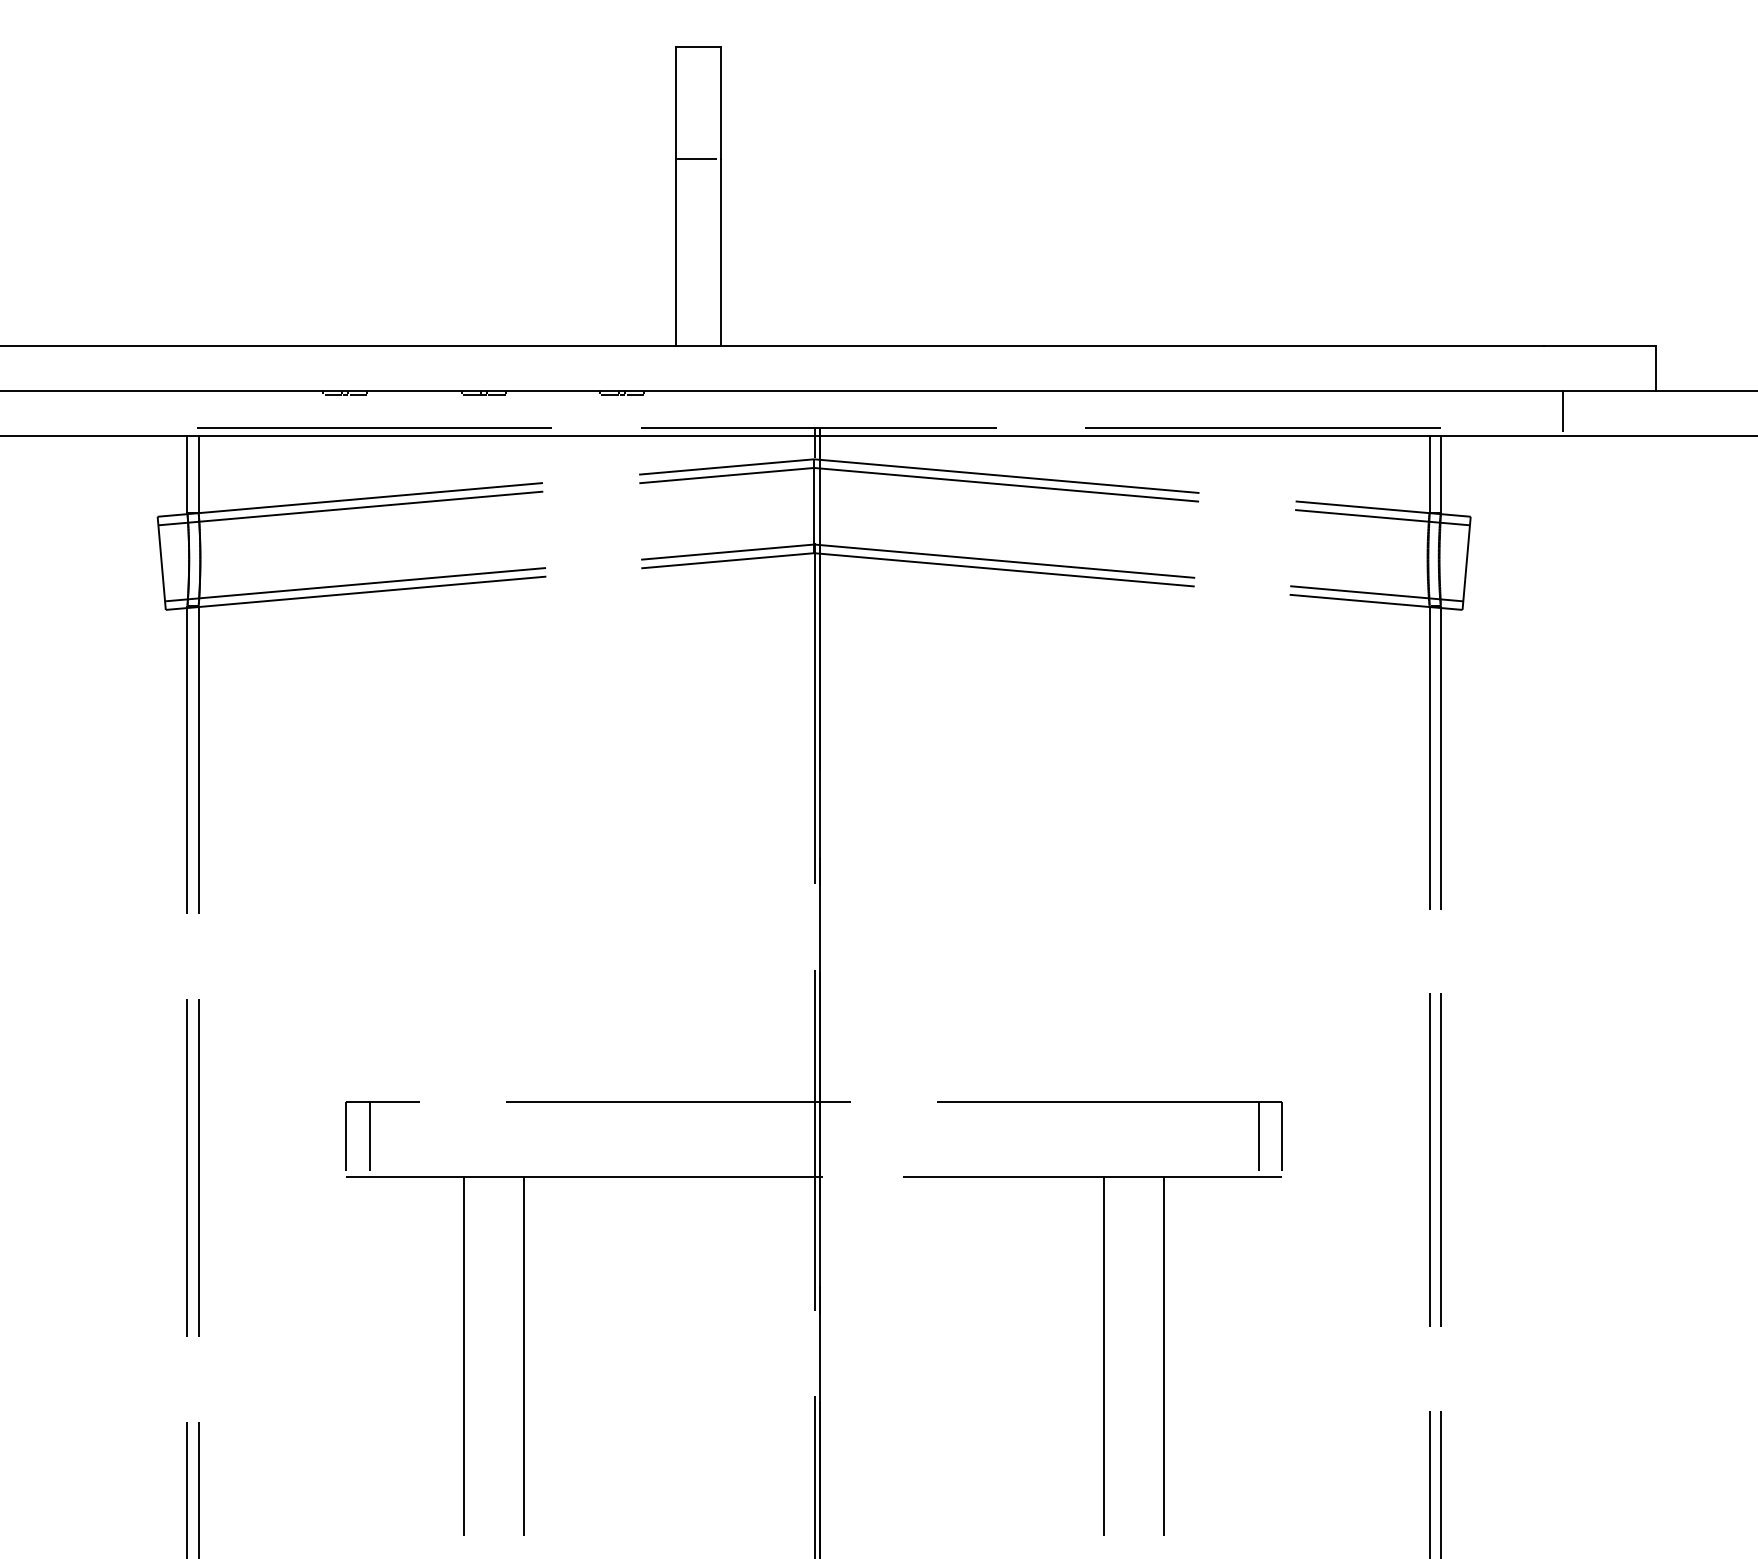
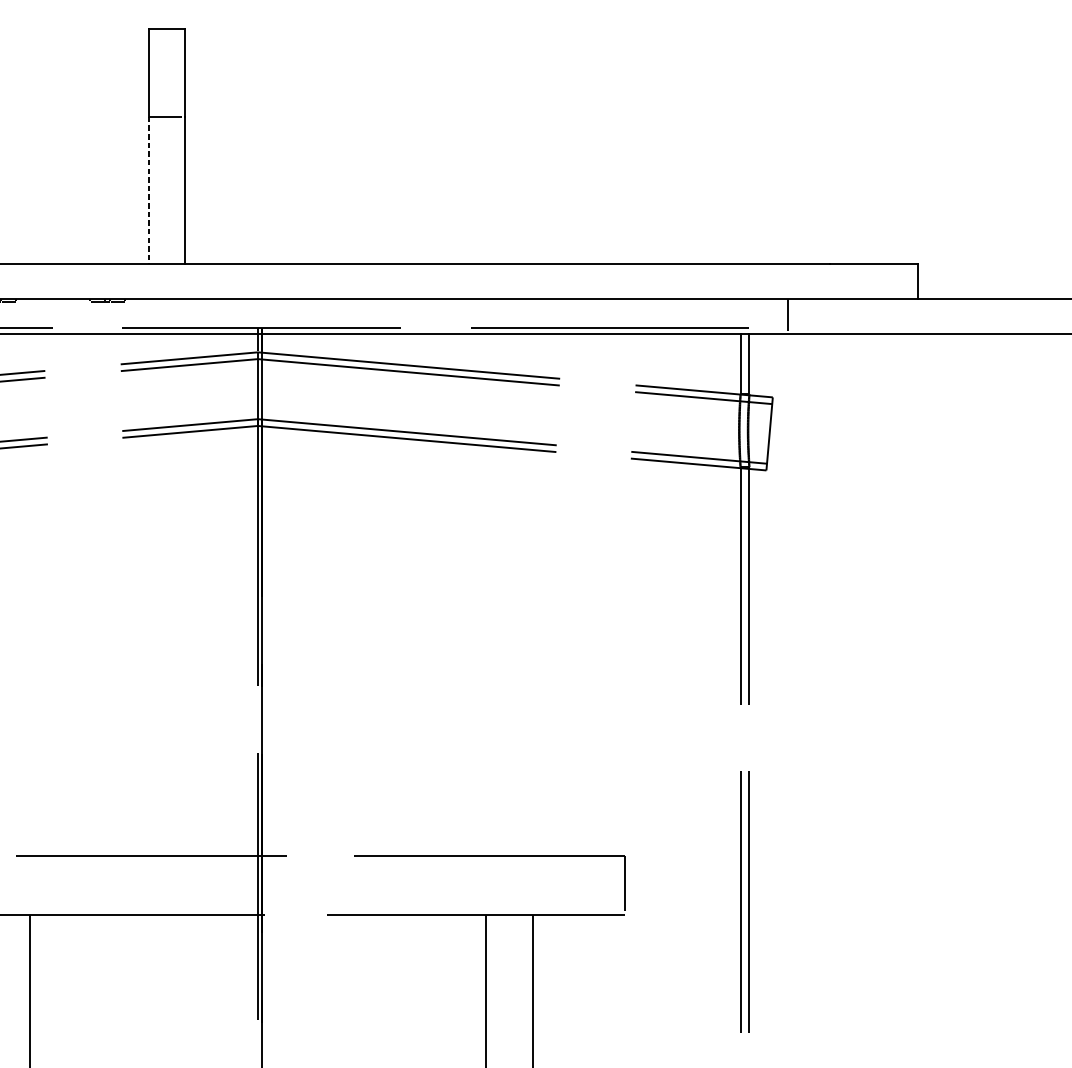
line: (675, 252) -> (149, 190), solid -> dashed
line: (1562, 412) -> (787, 315), moved
line: (1258, 1138) -> (606, 884), removed

